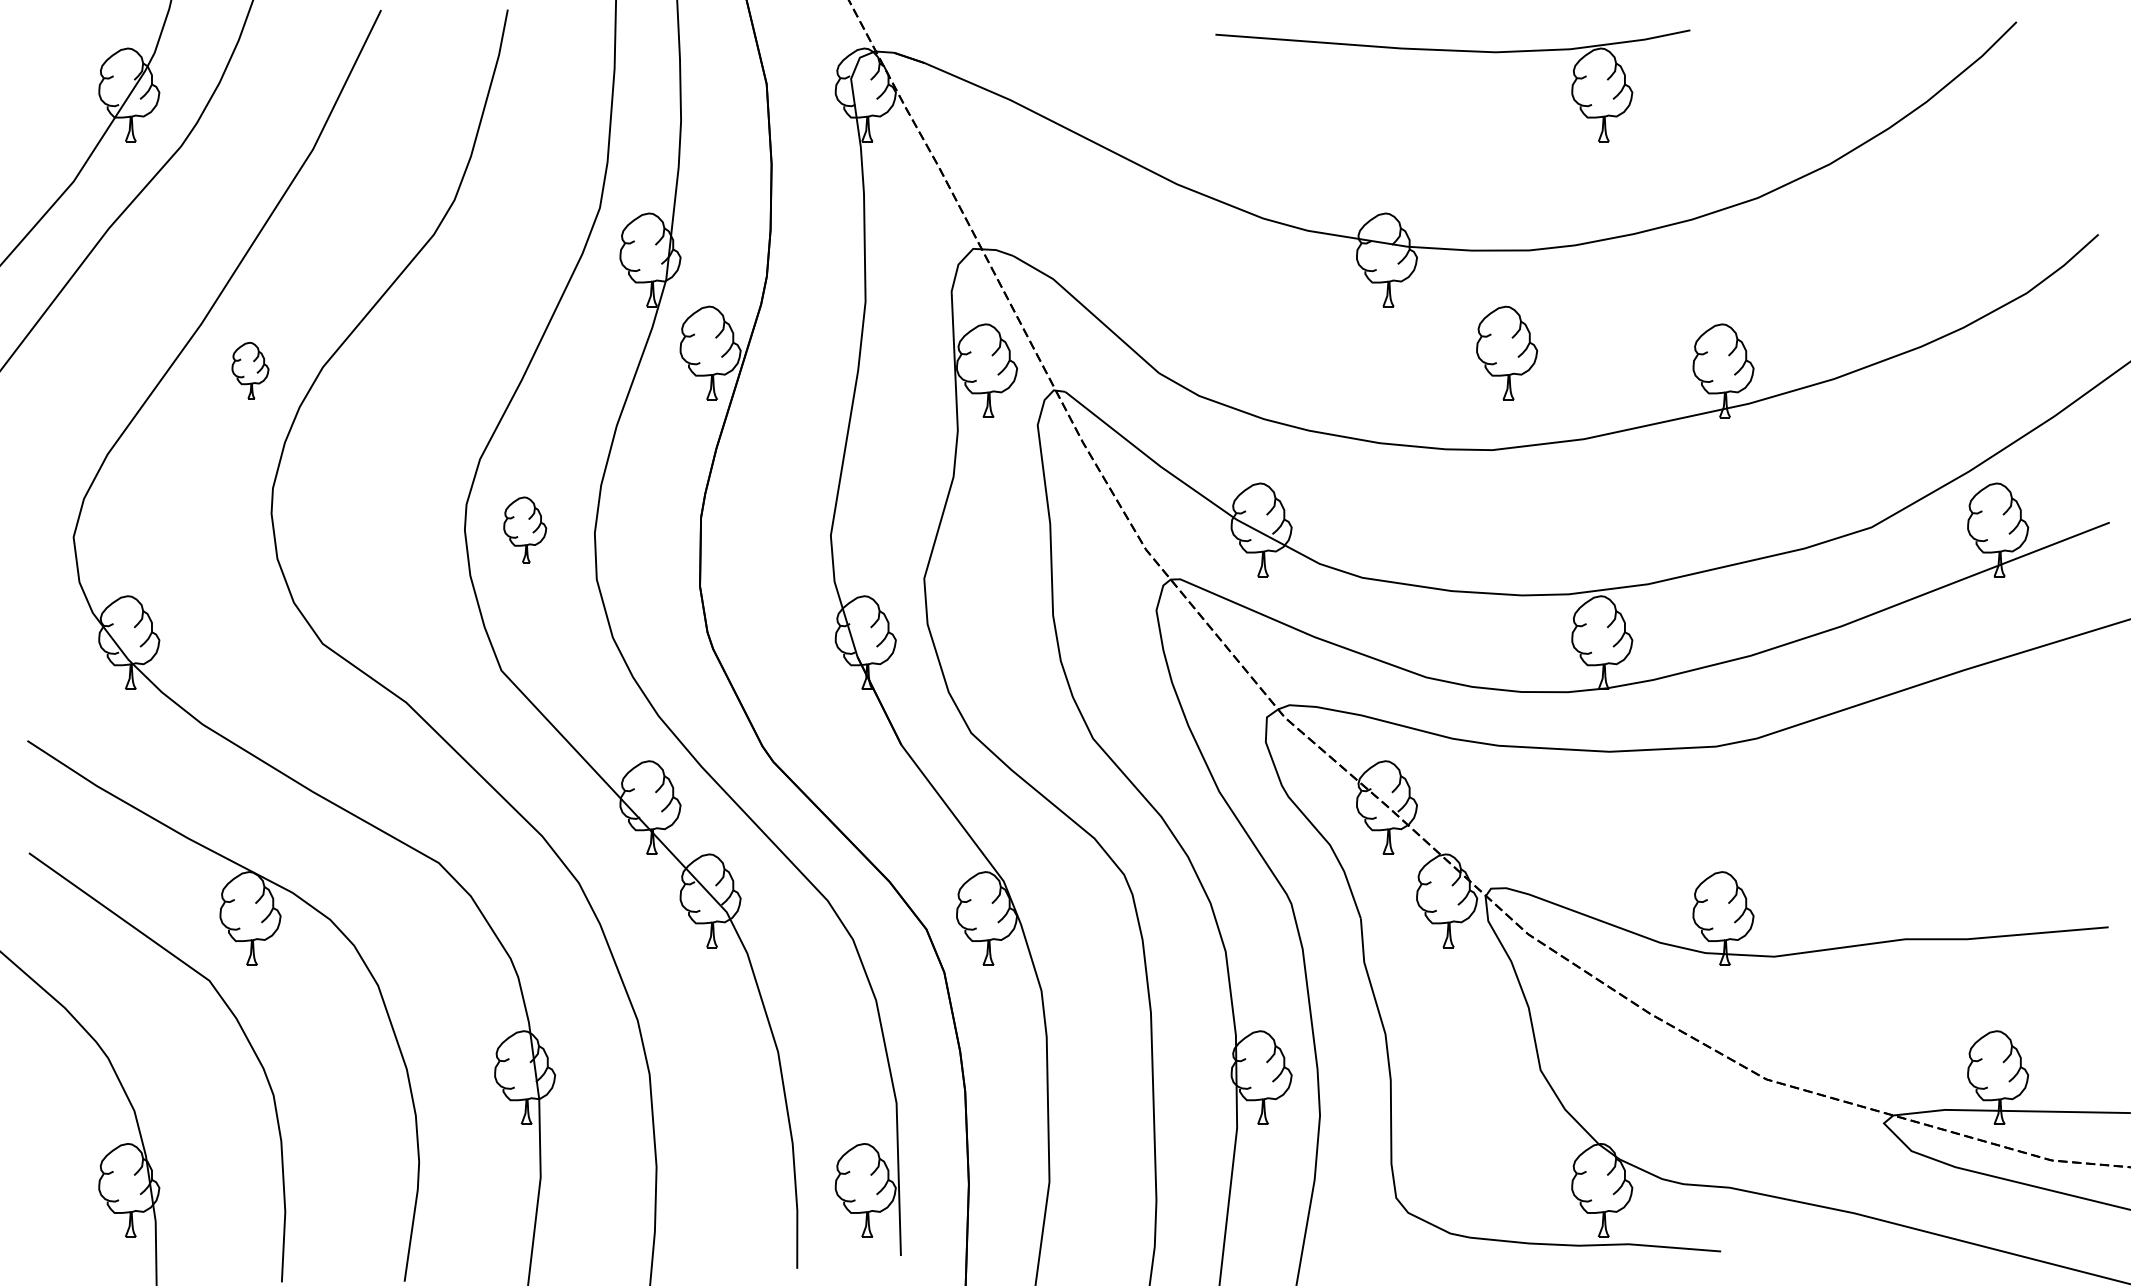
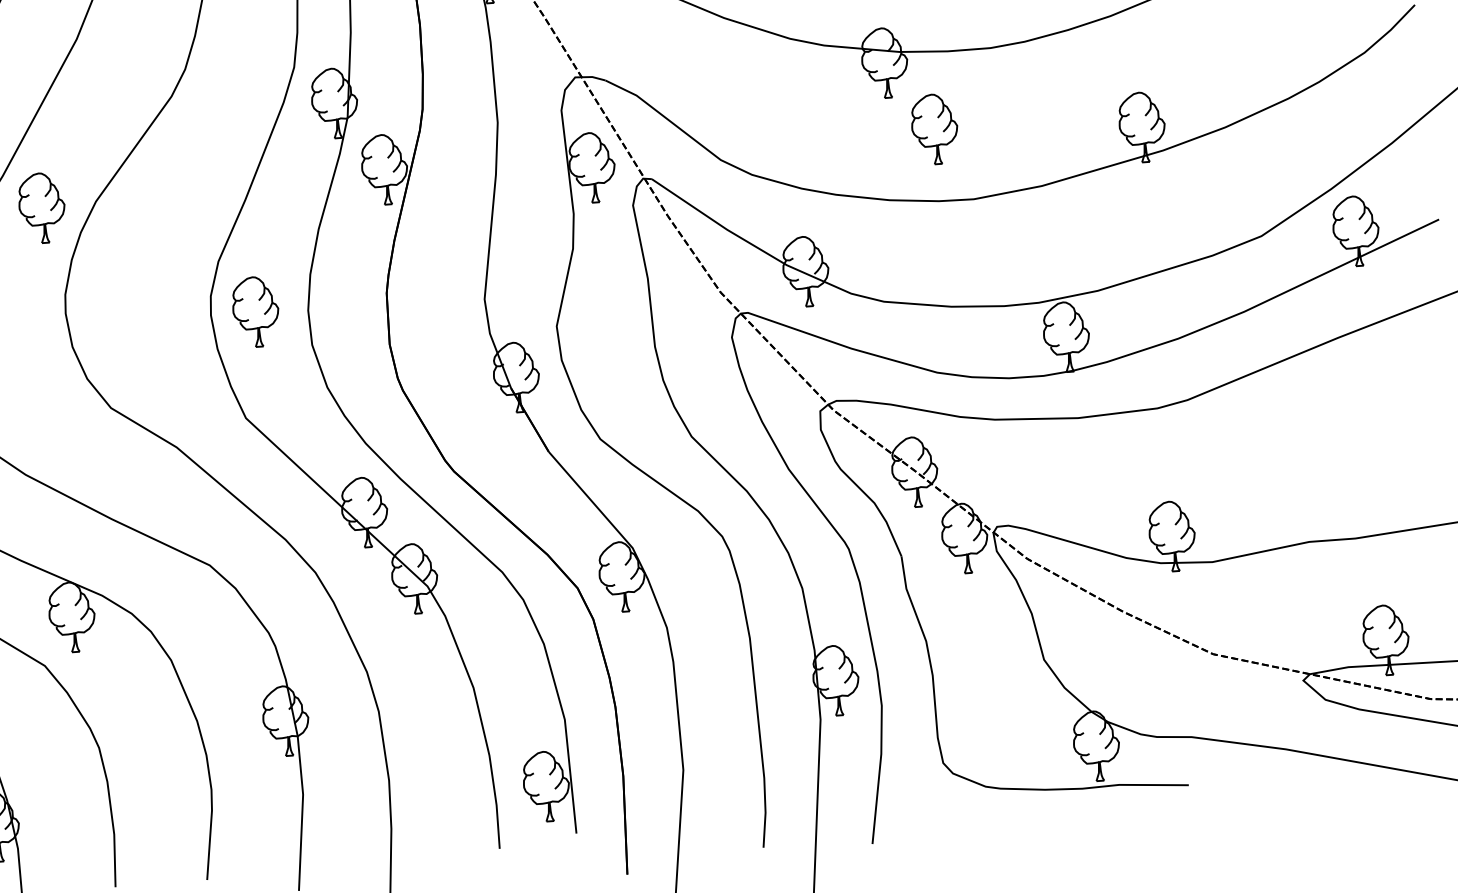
part: (1507, 352) -> (935, 128), moved
part: (250, 370) -> (42, 207), size x1.67
part: (525, 529) -> (256, 311), size x1.43

